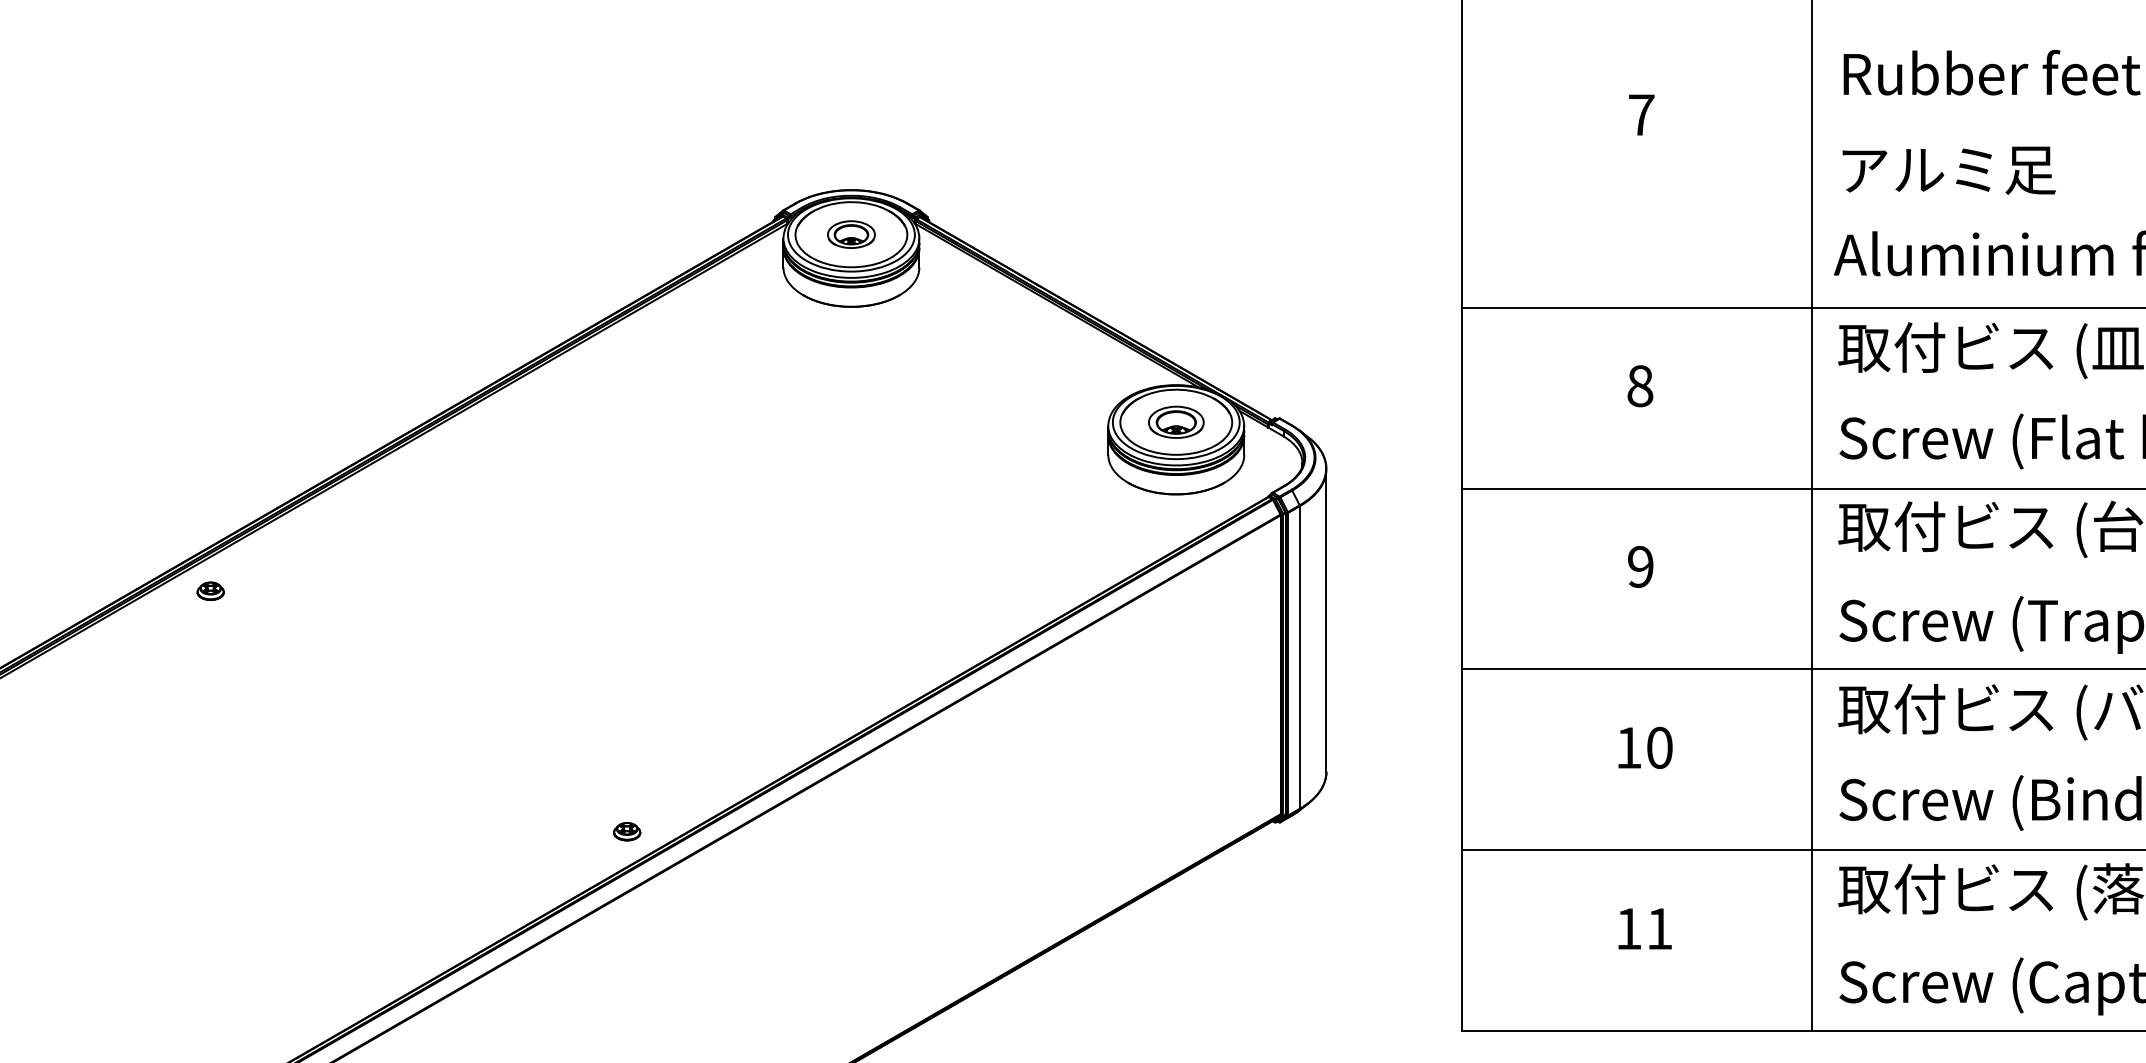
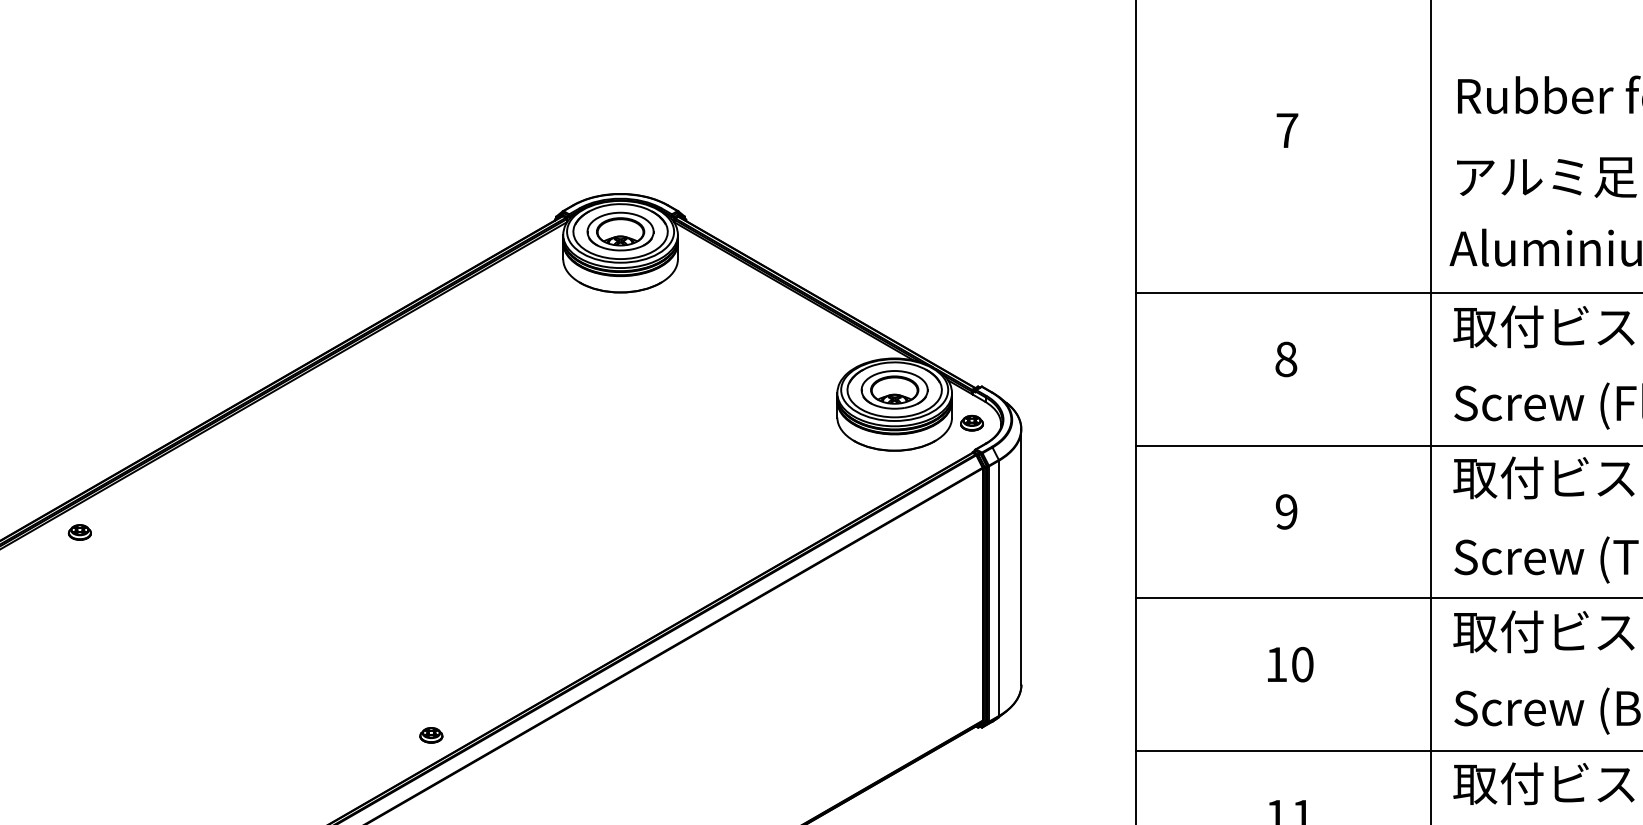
part: (851, 234) -> (620, 231), size x1.67
part: (1176, 422) -> (894, 390), size x1.43
part: (1267, 461) -> (971, 422), added

